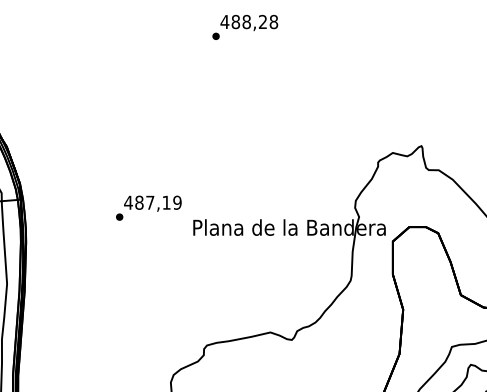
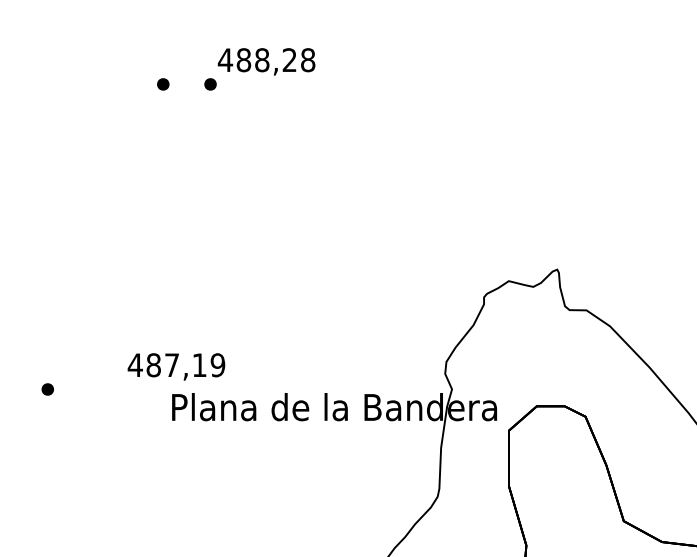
part: (187, 35) -> (162, 82), added
text: (152, 203) -> (175, 366), moved

